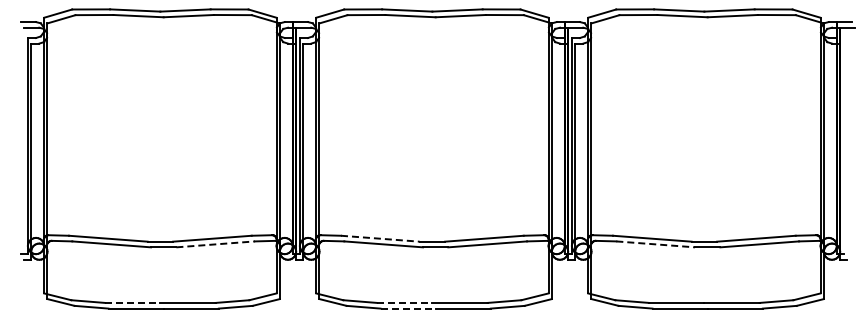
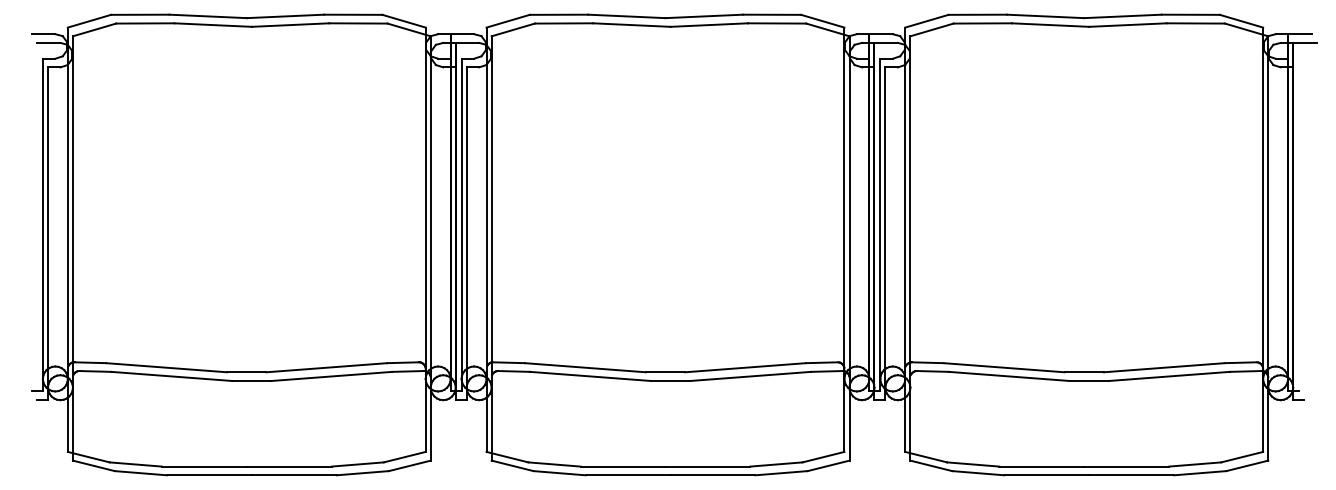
line: (380, 238) -> (585, 367), dashed -> solid
line: (216, 244) -> (333, 376), dashed -> solid
line: (656, 244) -> (1010, 376), dashed -> solid
line: (132, 302) -> (203, 465), dashed -> solid
line: (404, 302) -> (622, 465), dashed -> solid
line: (408, 308) -> (628, 475), dashed -> solid

